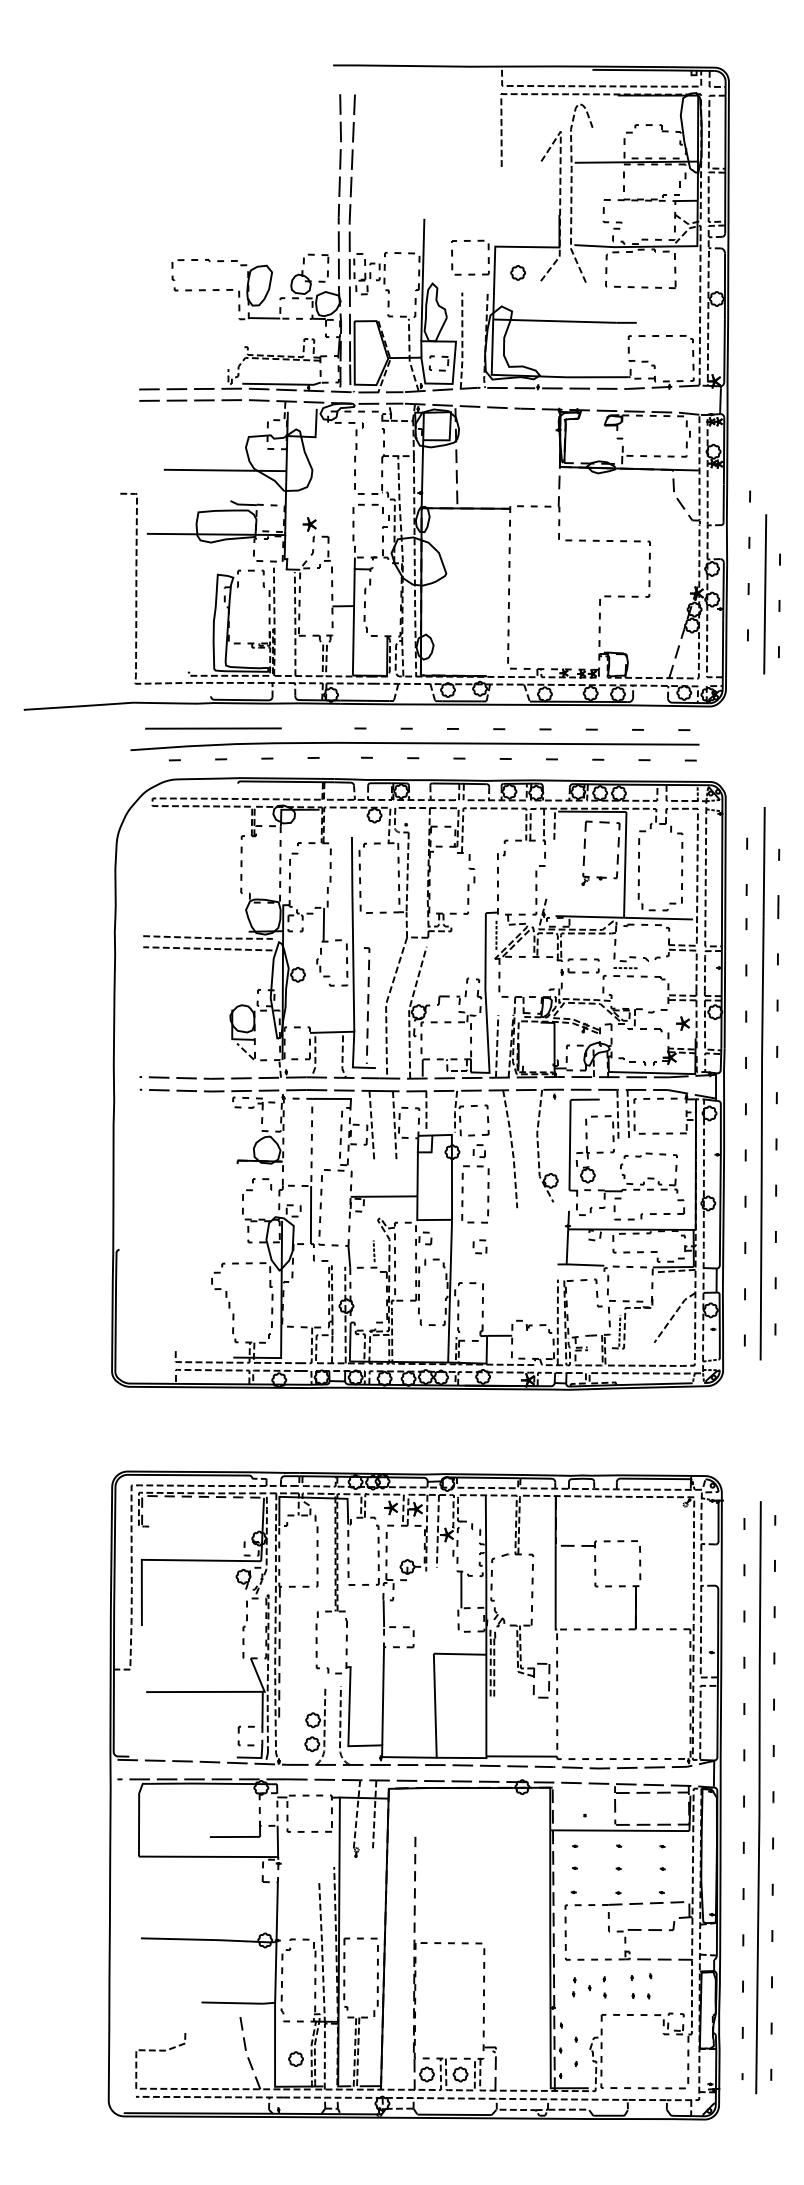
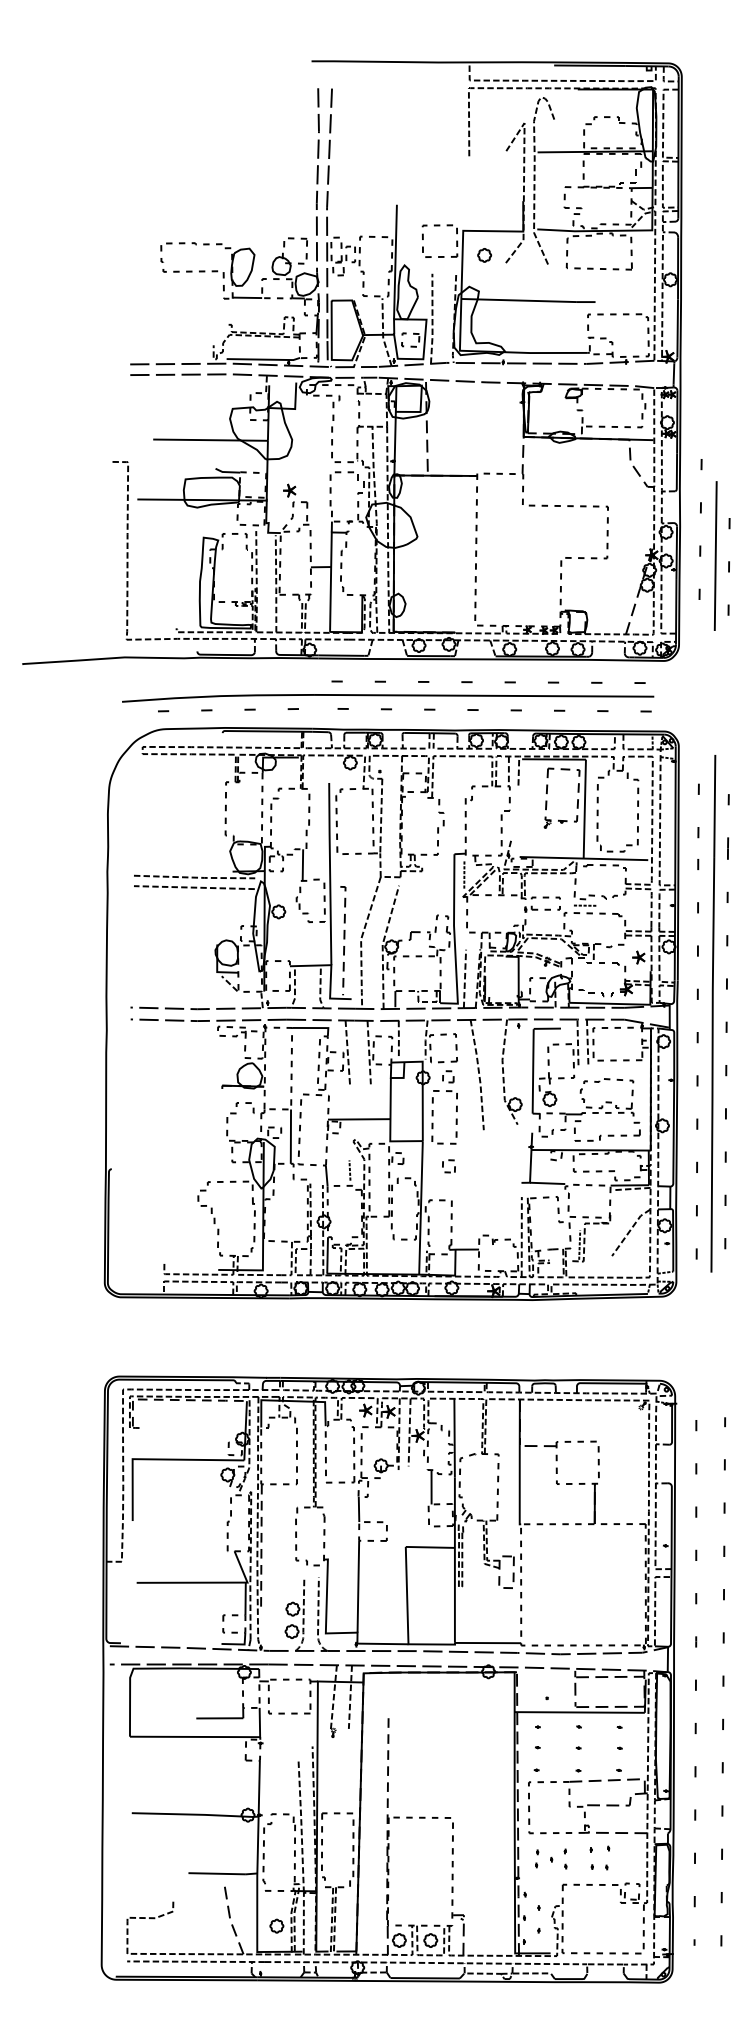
line: (213, 728) -> (199, 681), removed
line: (758, 1797) -> (709, 1681), removed

